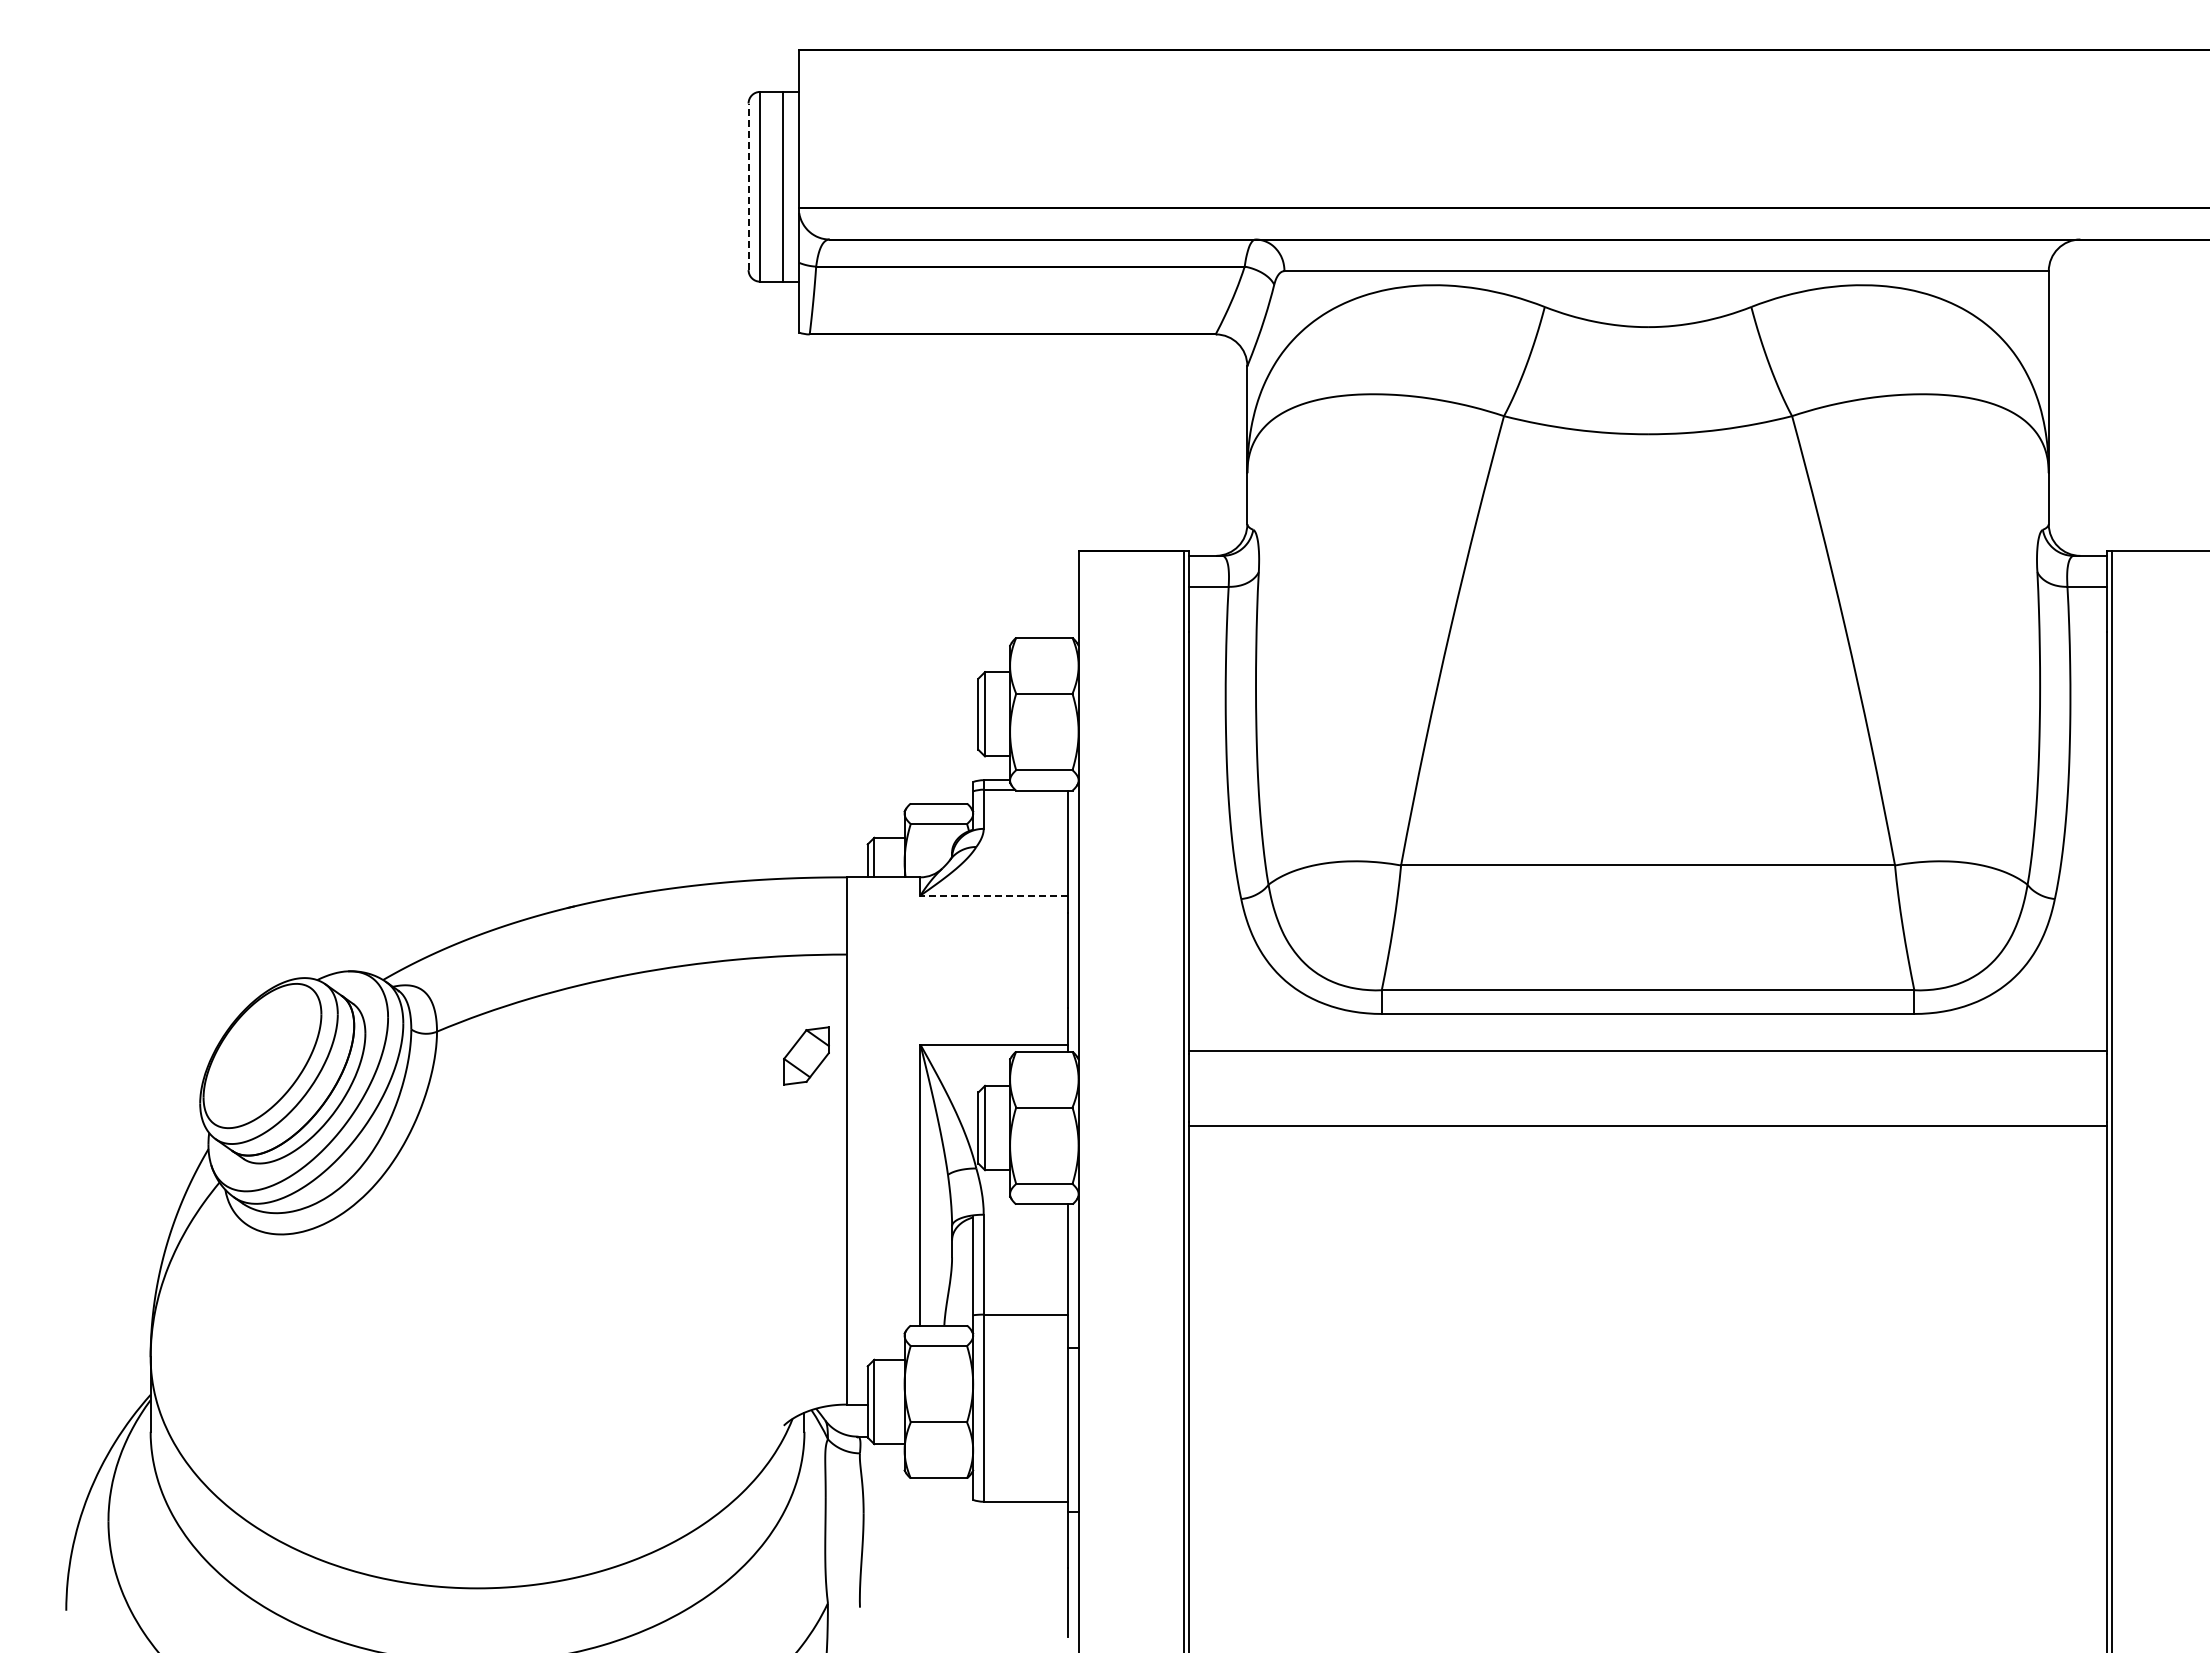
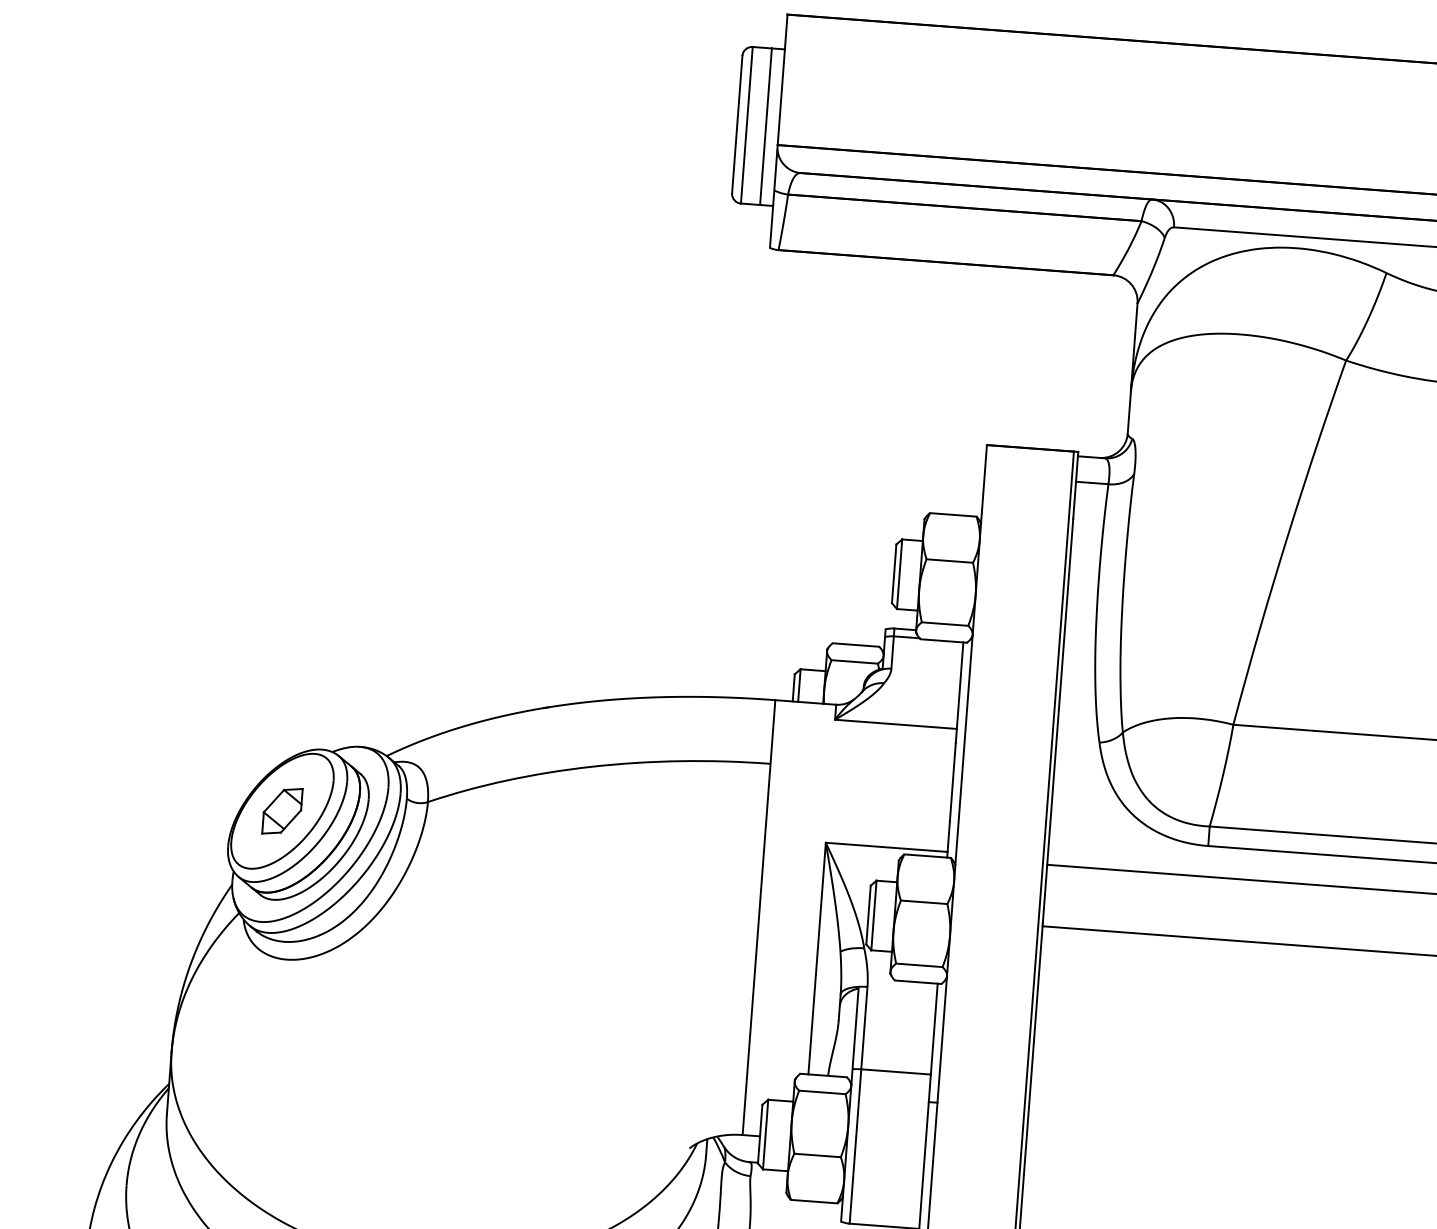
line: (748, 186) -> (737, 124), dashed -> solid
line: (994, 895) -> (896, 724), dashed -> solid
part: (806, 1055) -> (282, 810), moved

